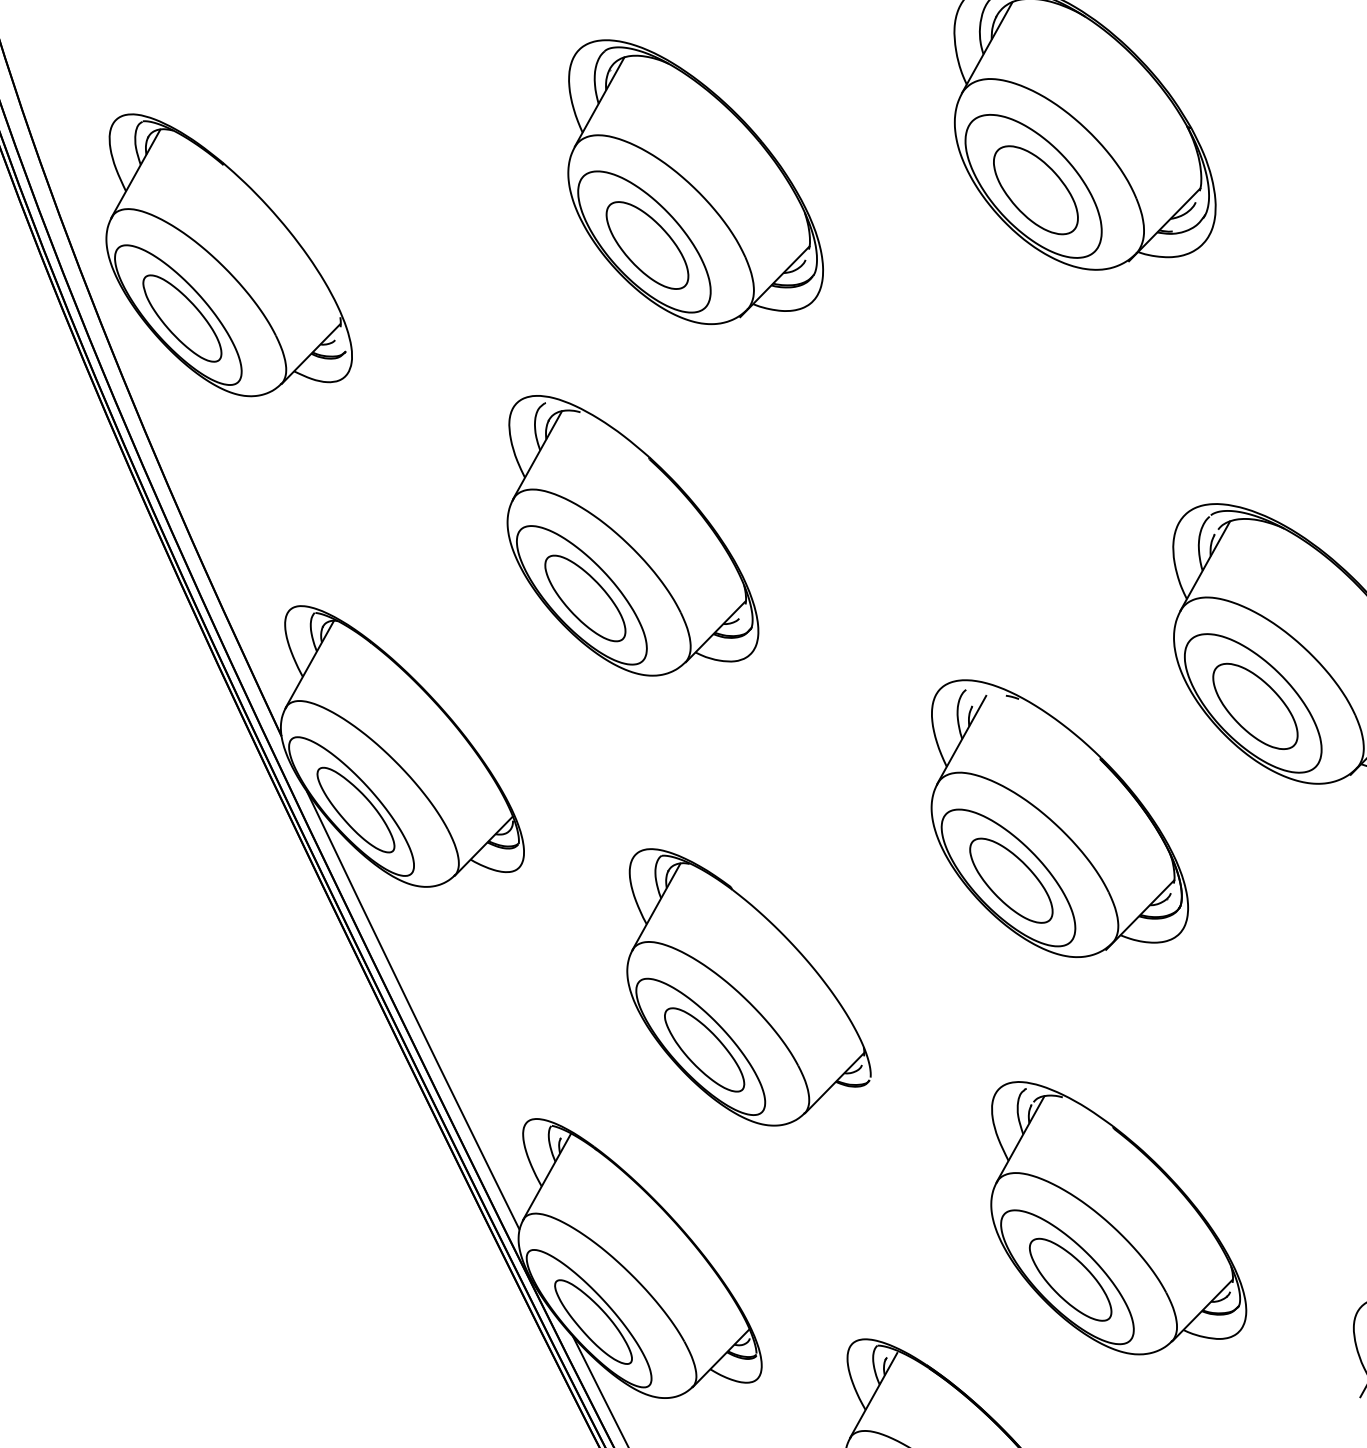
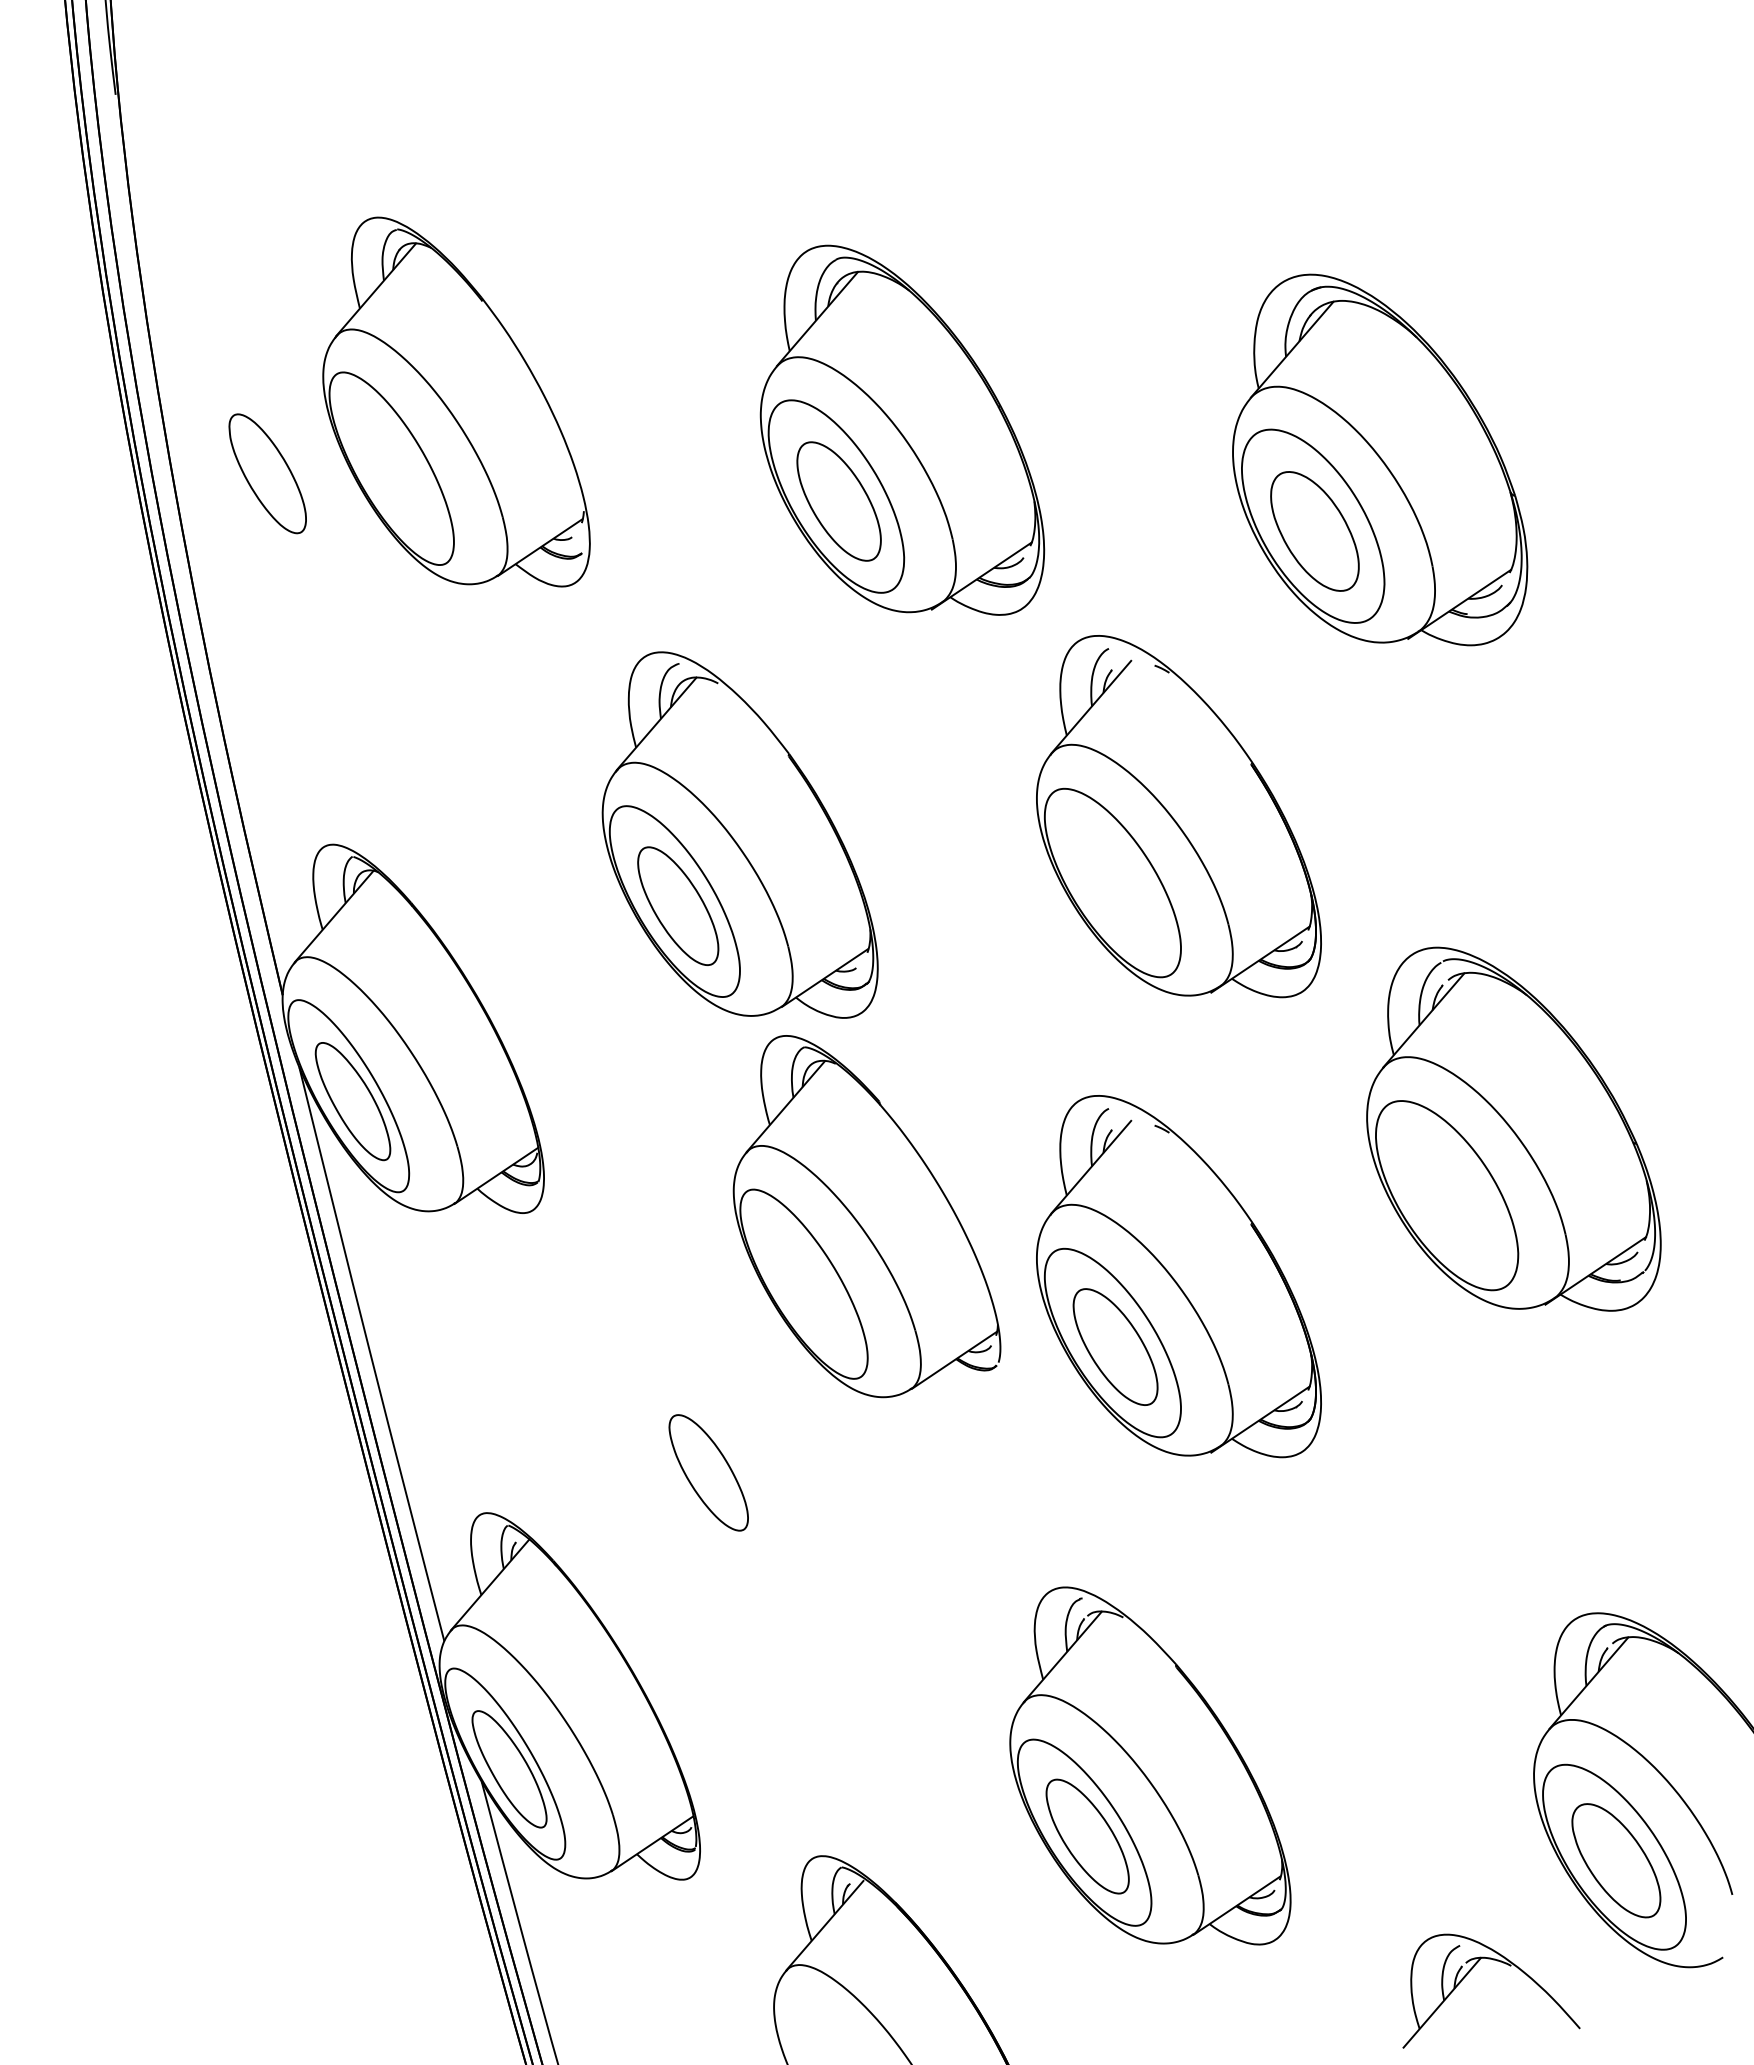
part: (219, 250) -> (456, 401), moved
part: (973, 442) -> (1178, 816), added
part: (1255, 706) -> (1448, 1199), removed
part: (739, 981) -> (866, 1216), moved

